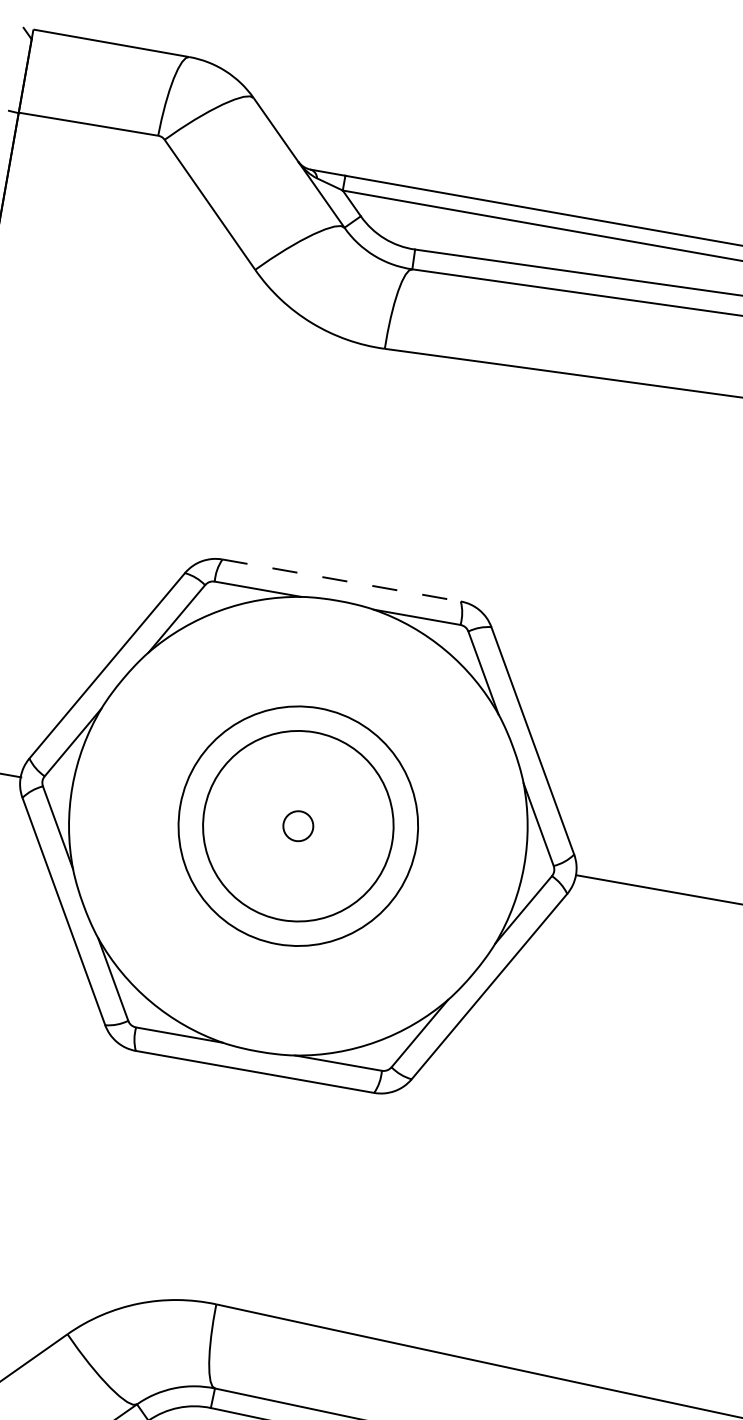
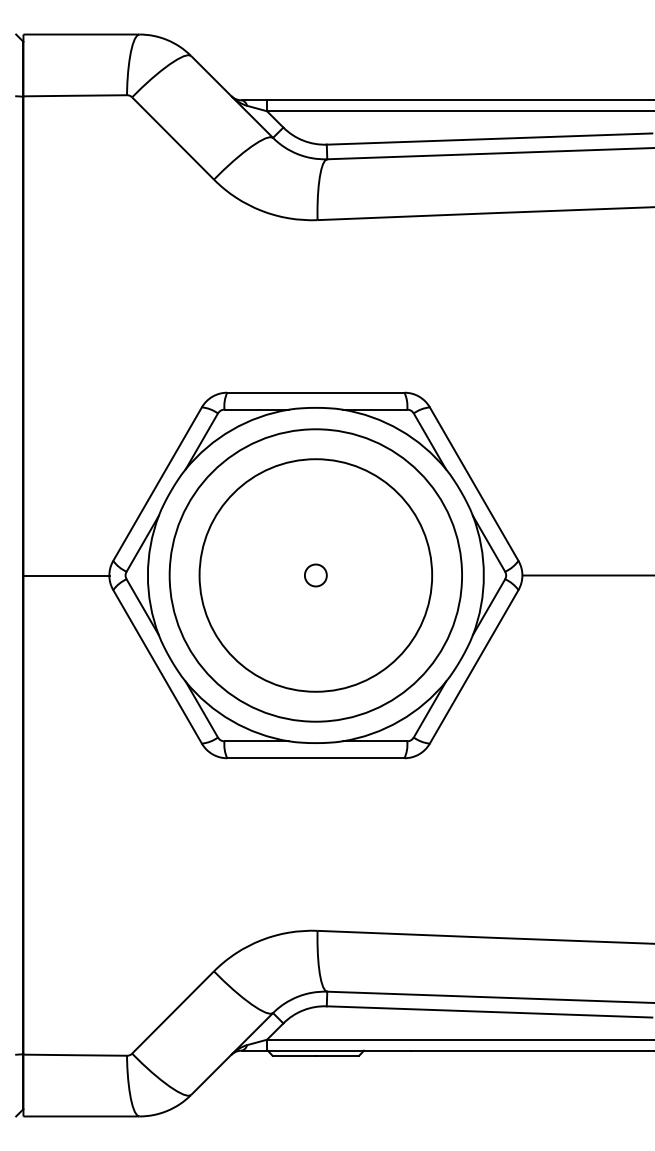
line: (341, 580) -> (315, 392), dashed -> solid
circle: (297, 826) -> (315, 575), size x1.67
circle: (297, 826) -> (315, 575), size x1.67

